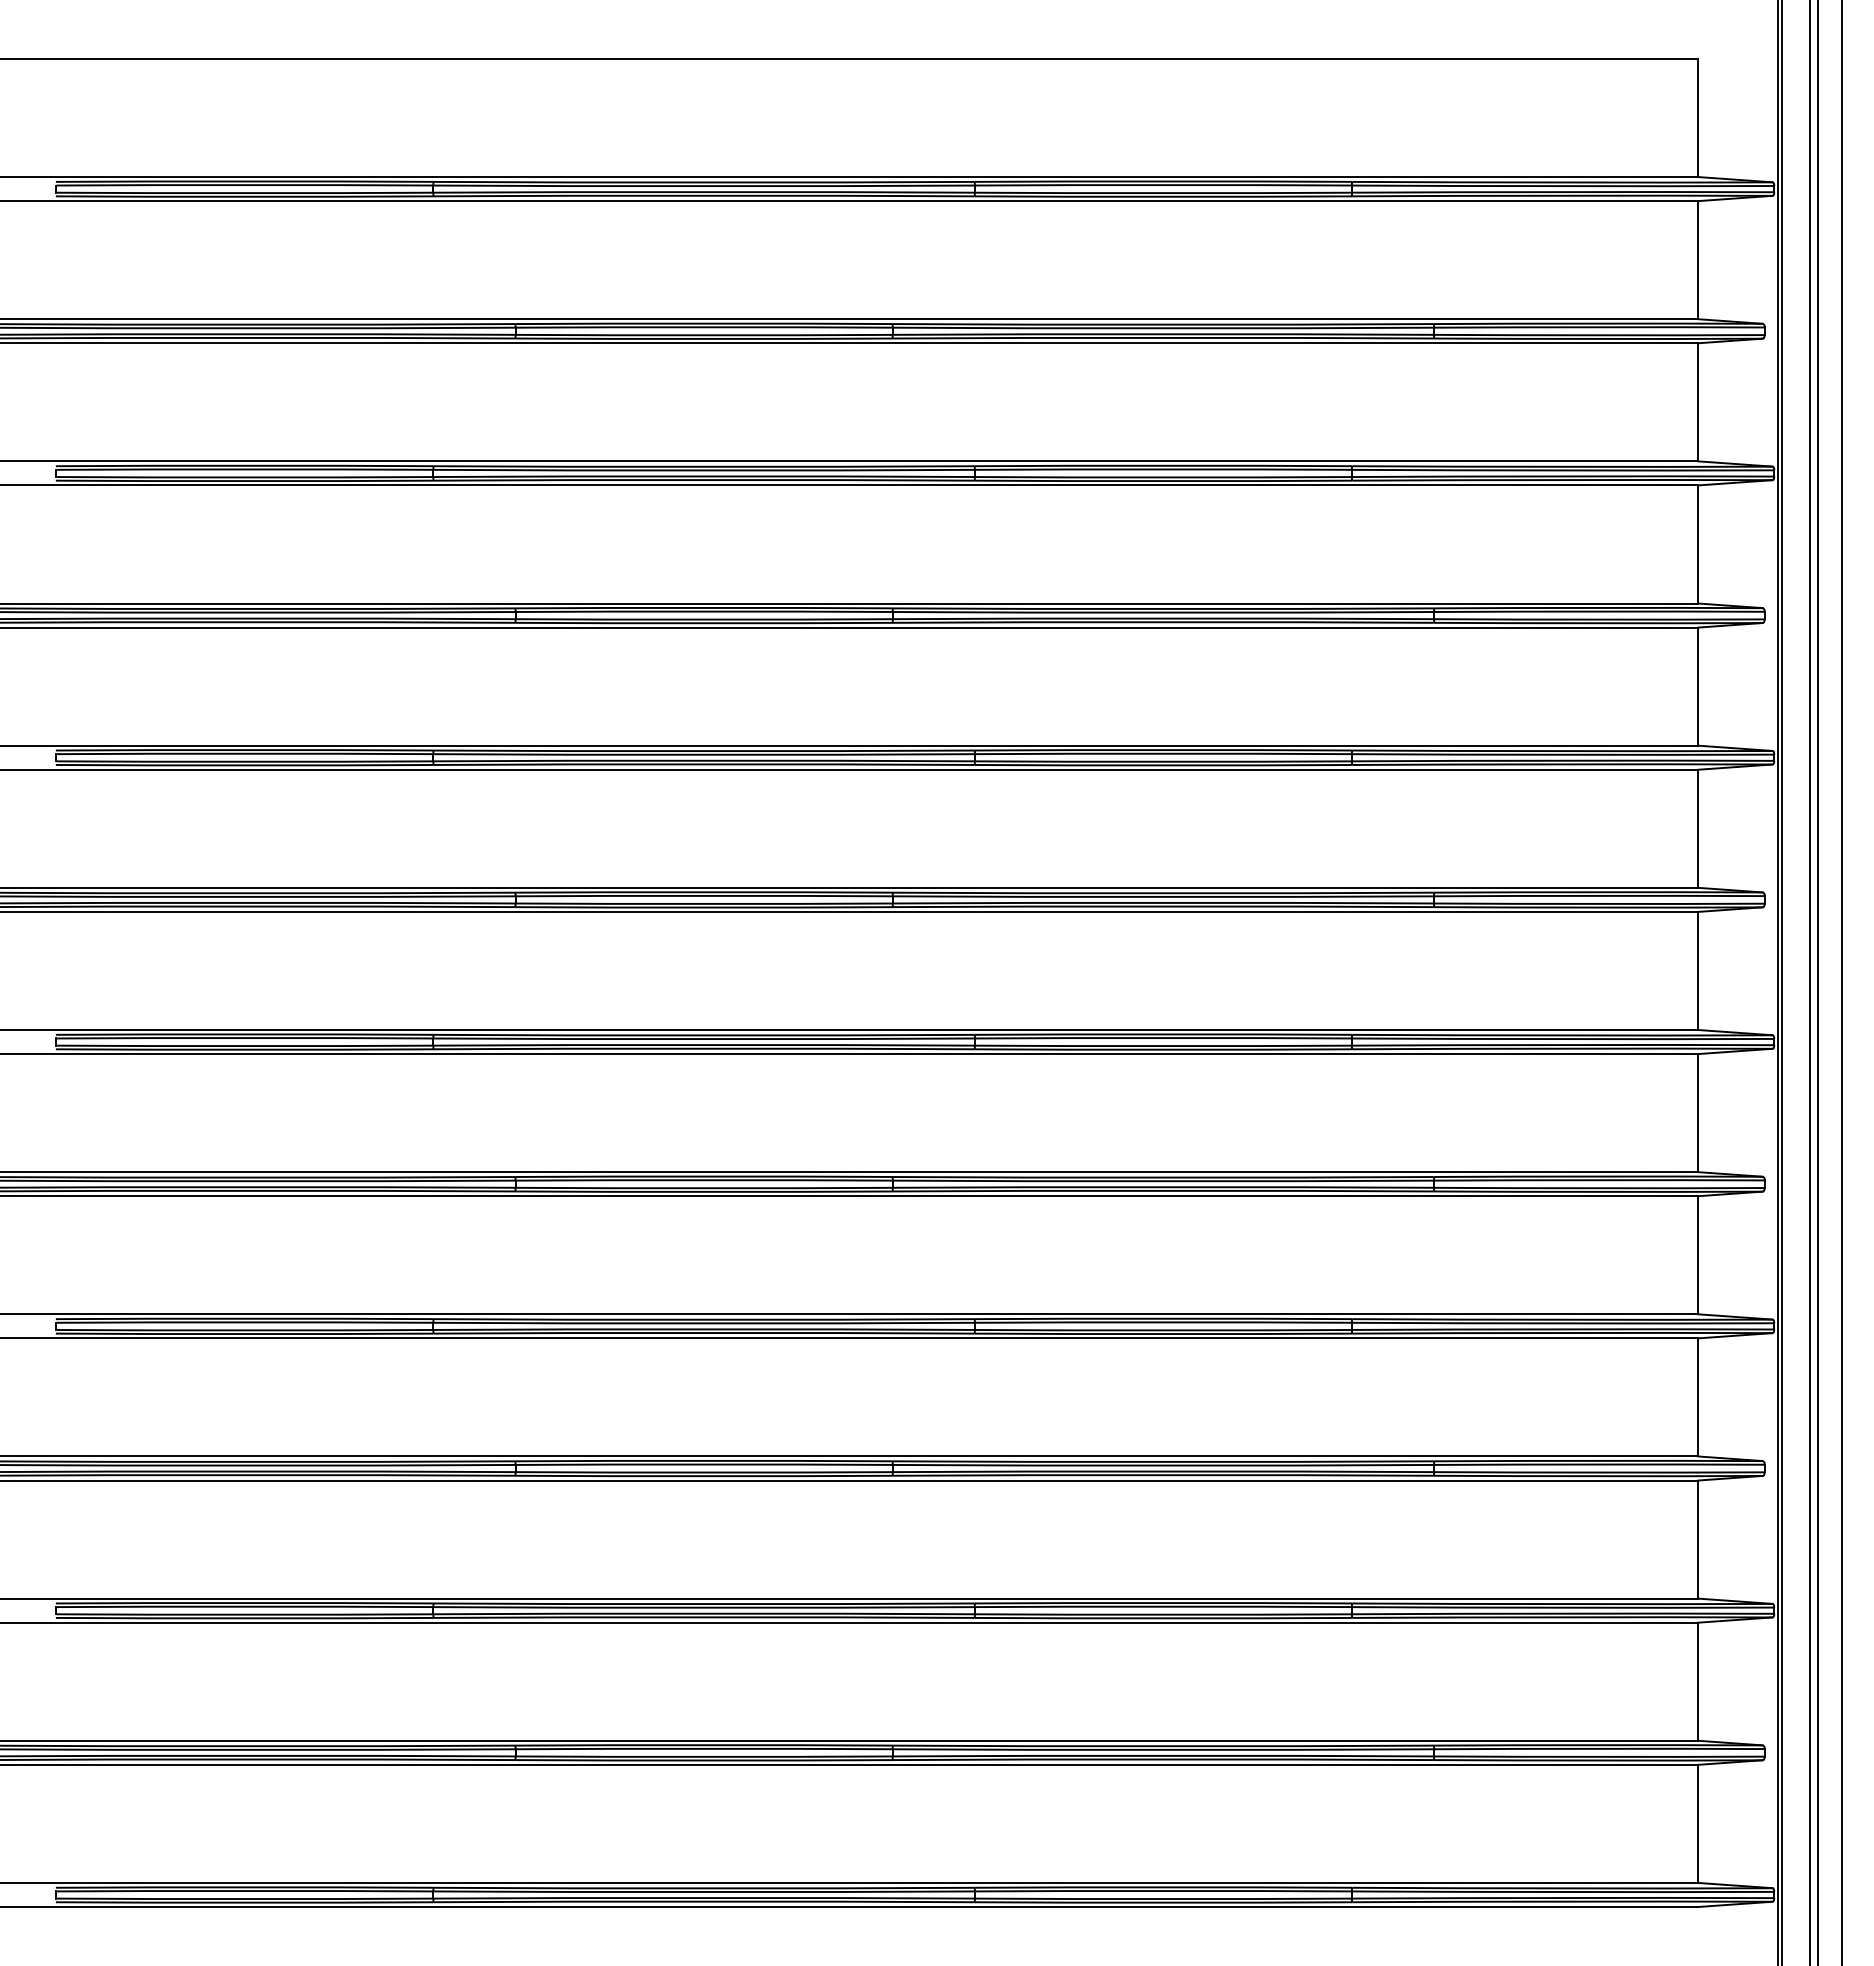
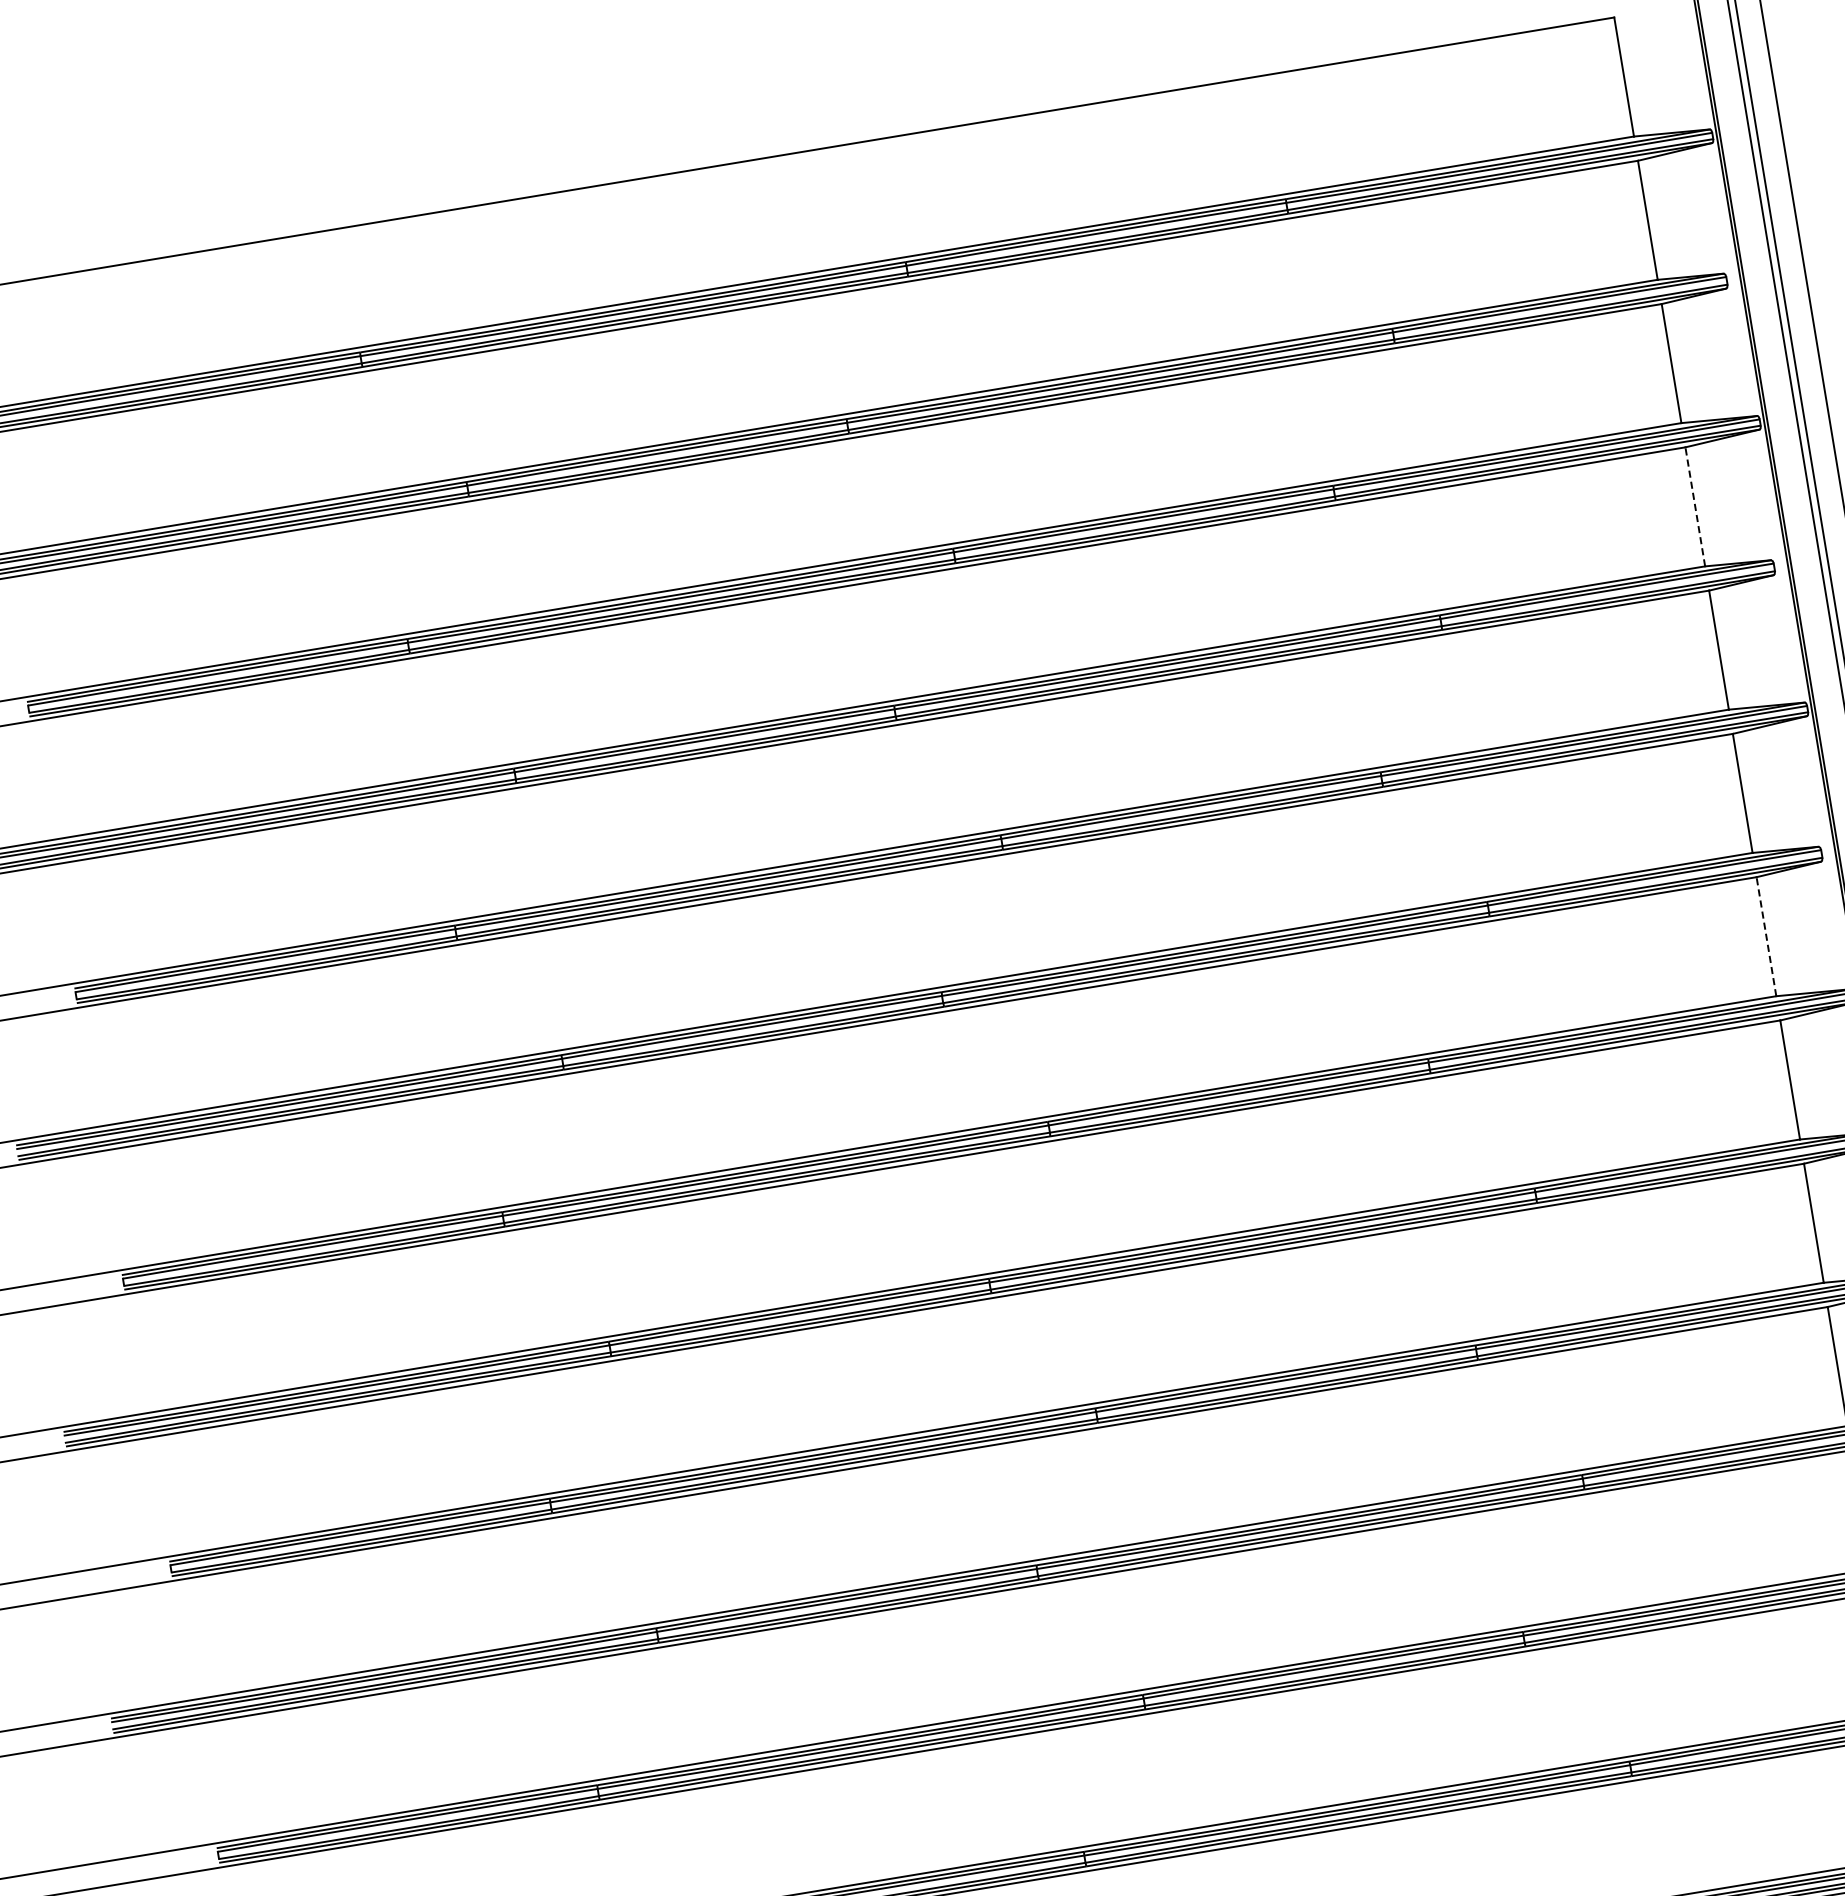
line: (1698, 543) -> (1695, 505), solid -> dashed
line: (1698, 970) -> (1766, 936), solid -> dashed

